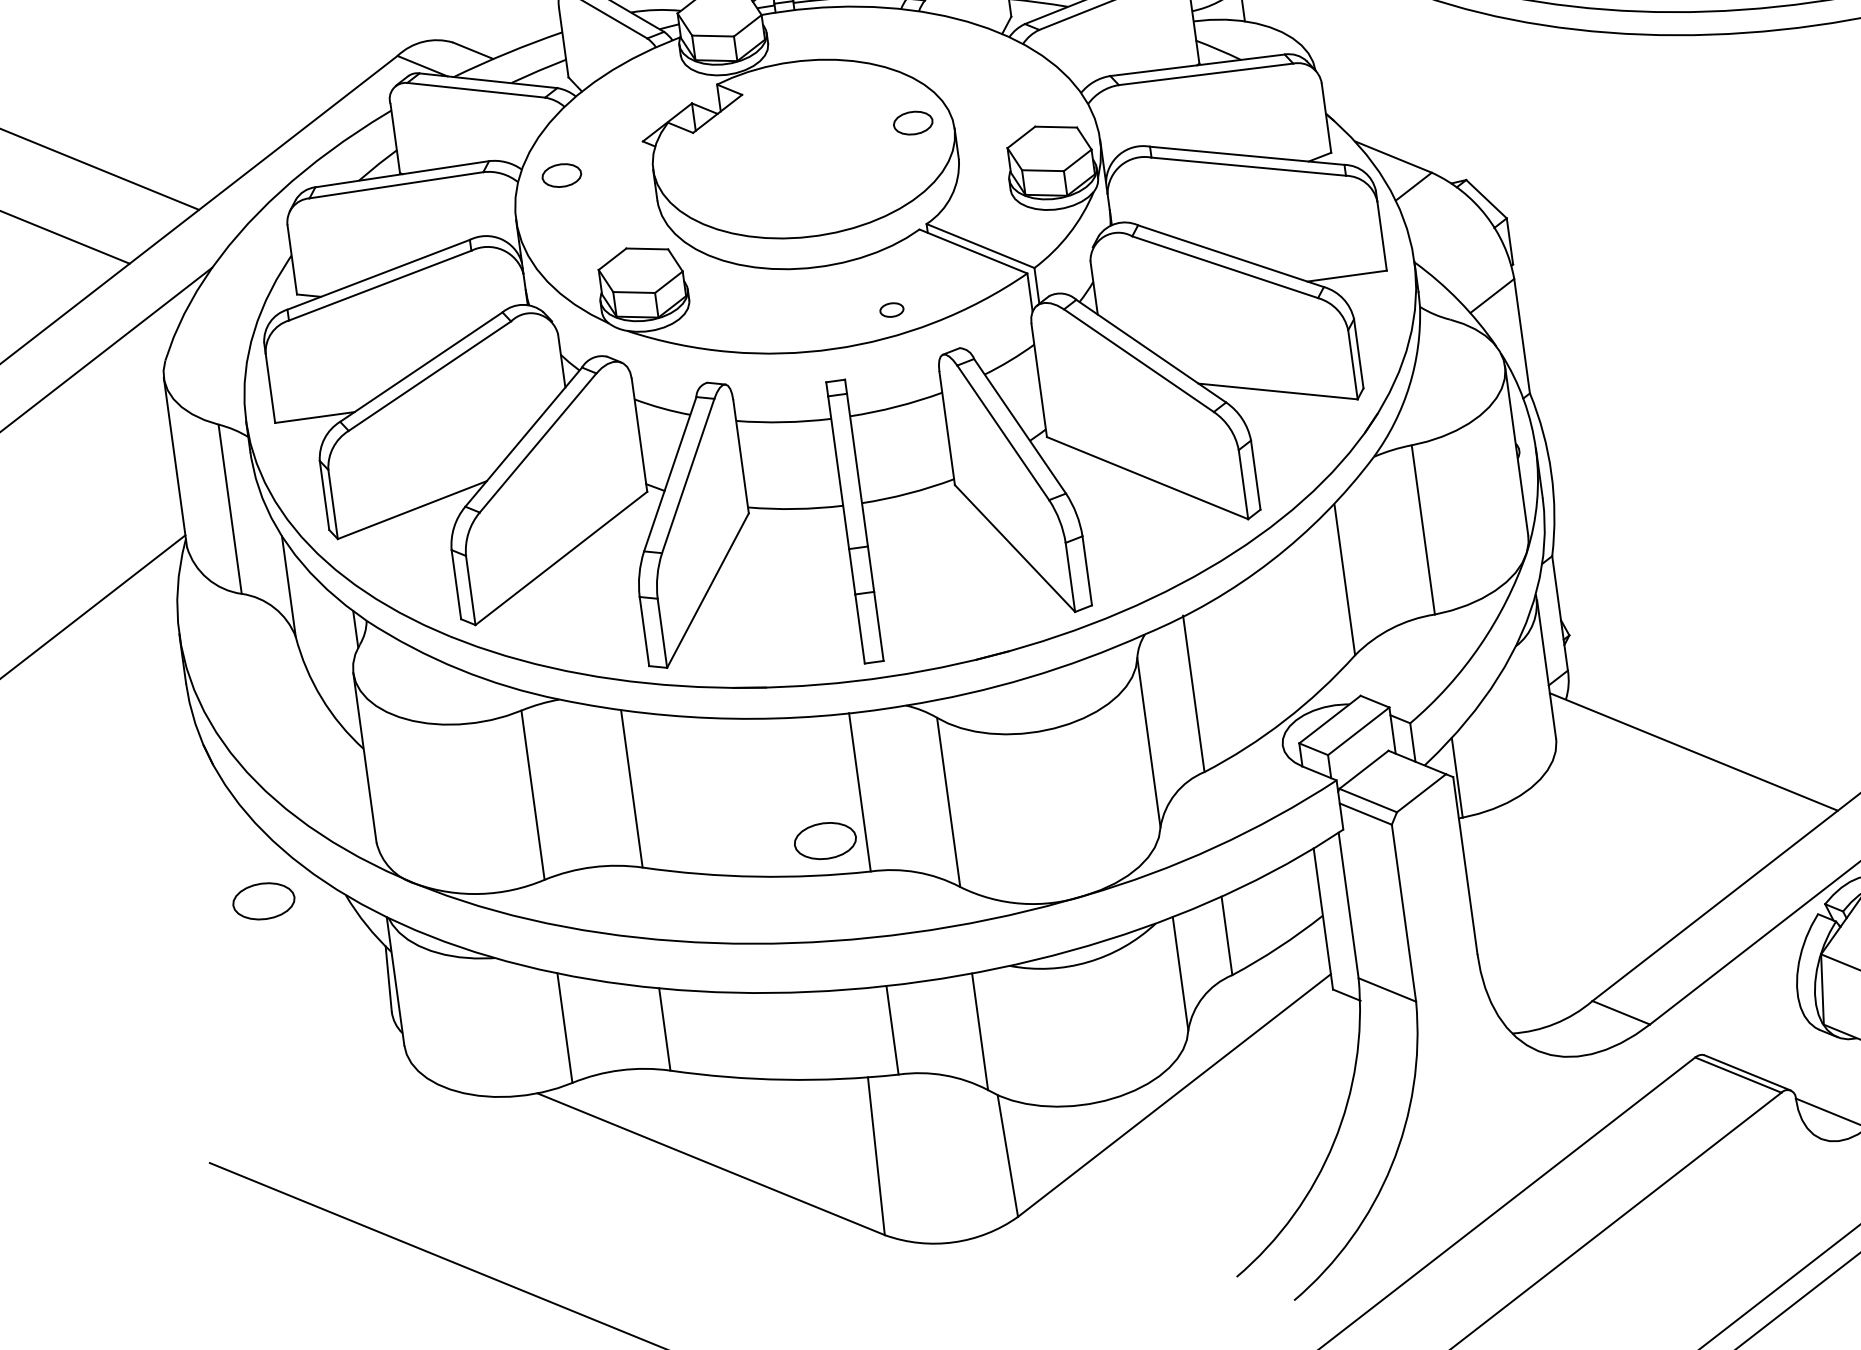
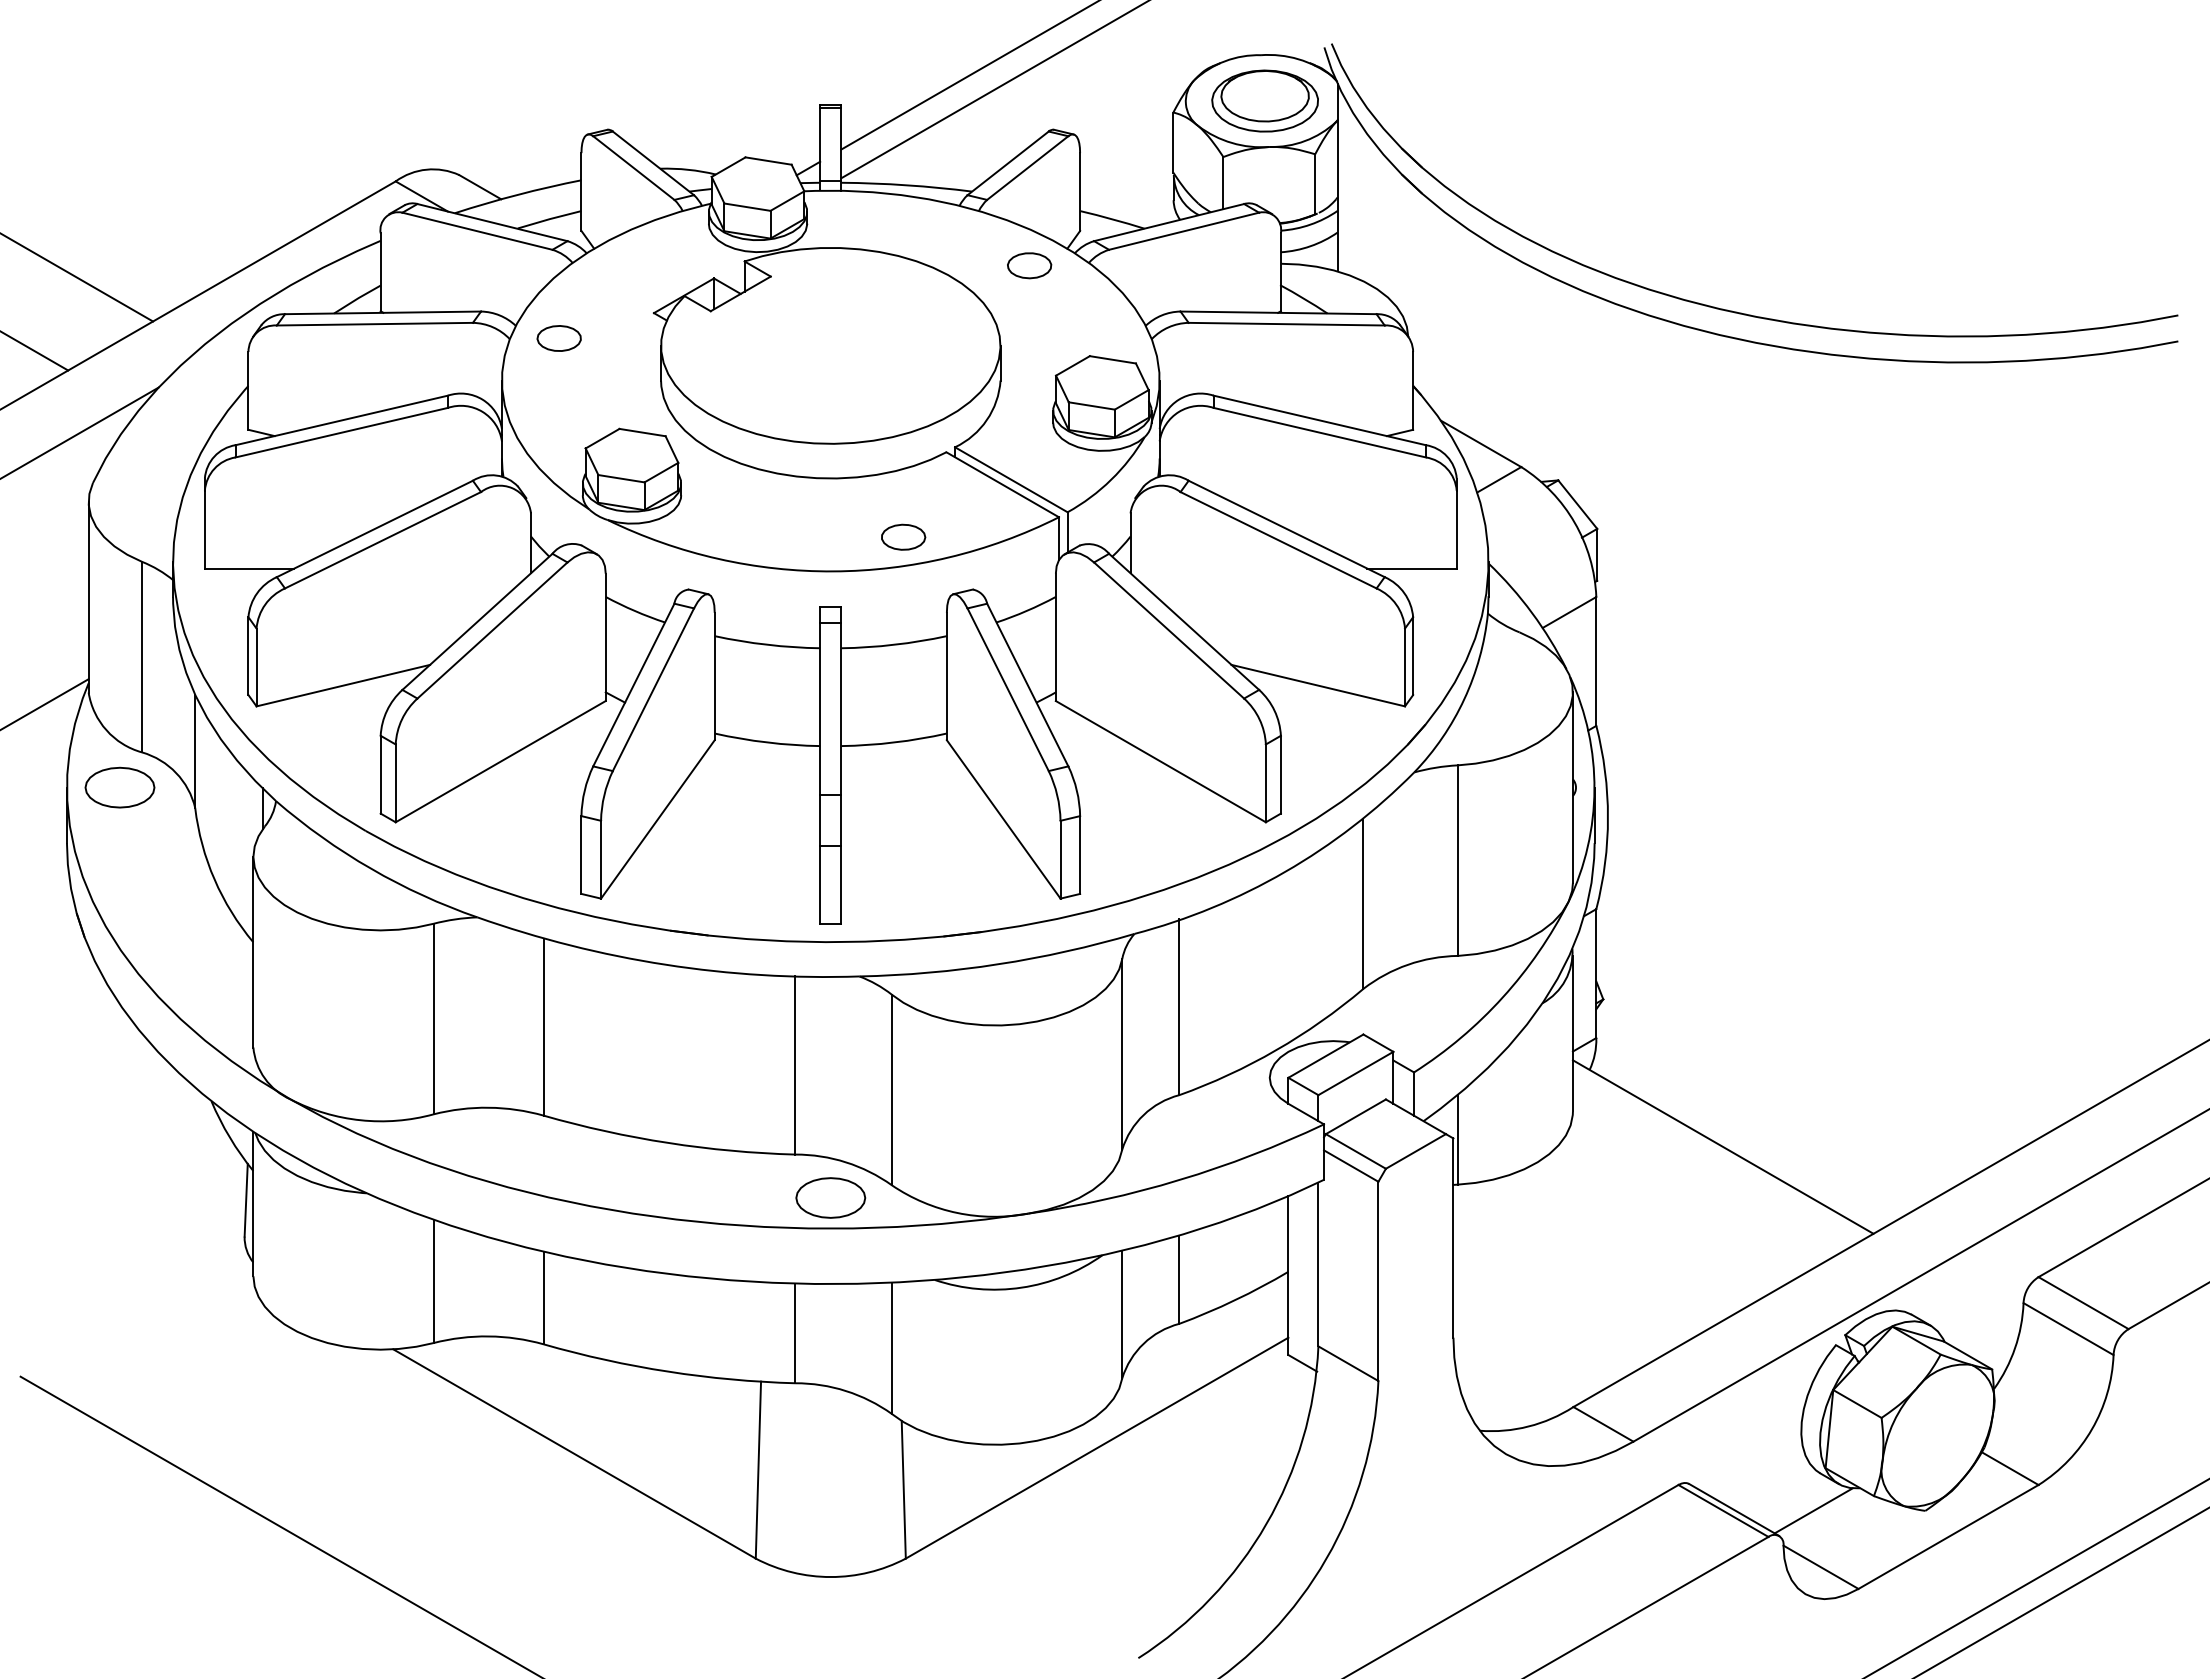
part: (913, 122) -> (1029, 265), moved
part: (891, 309) -> (903, 536), size x1.67
part: (825, 840) -> (830, 1197), moved
part: (263, 901) -> (119, 787), moved
line: (1818, 1063) -> (1813, 1510), added

